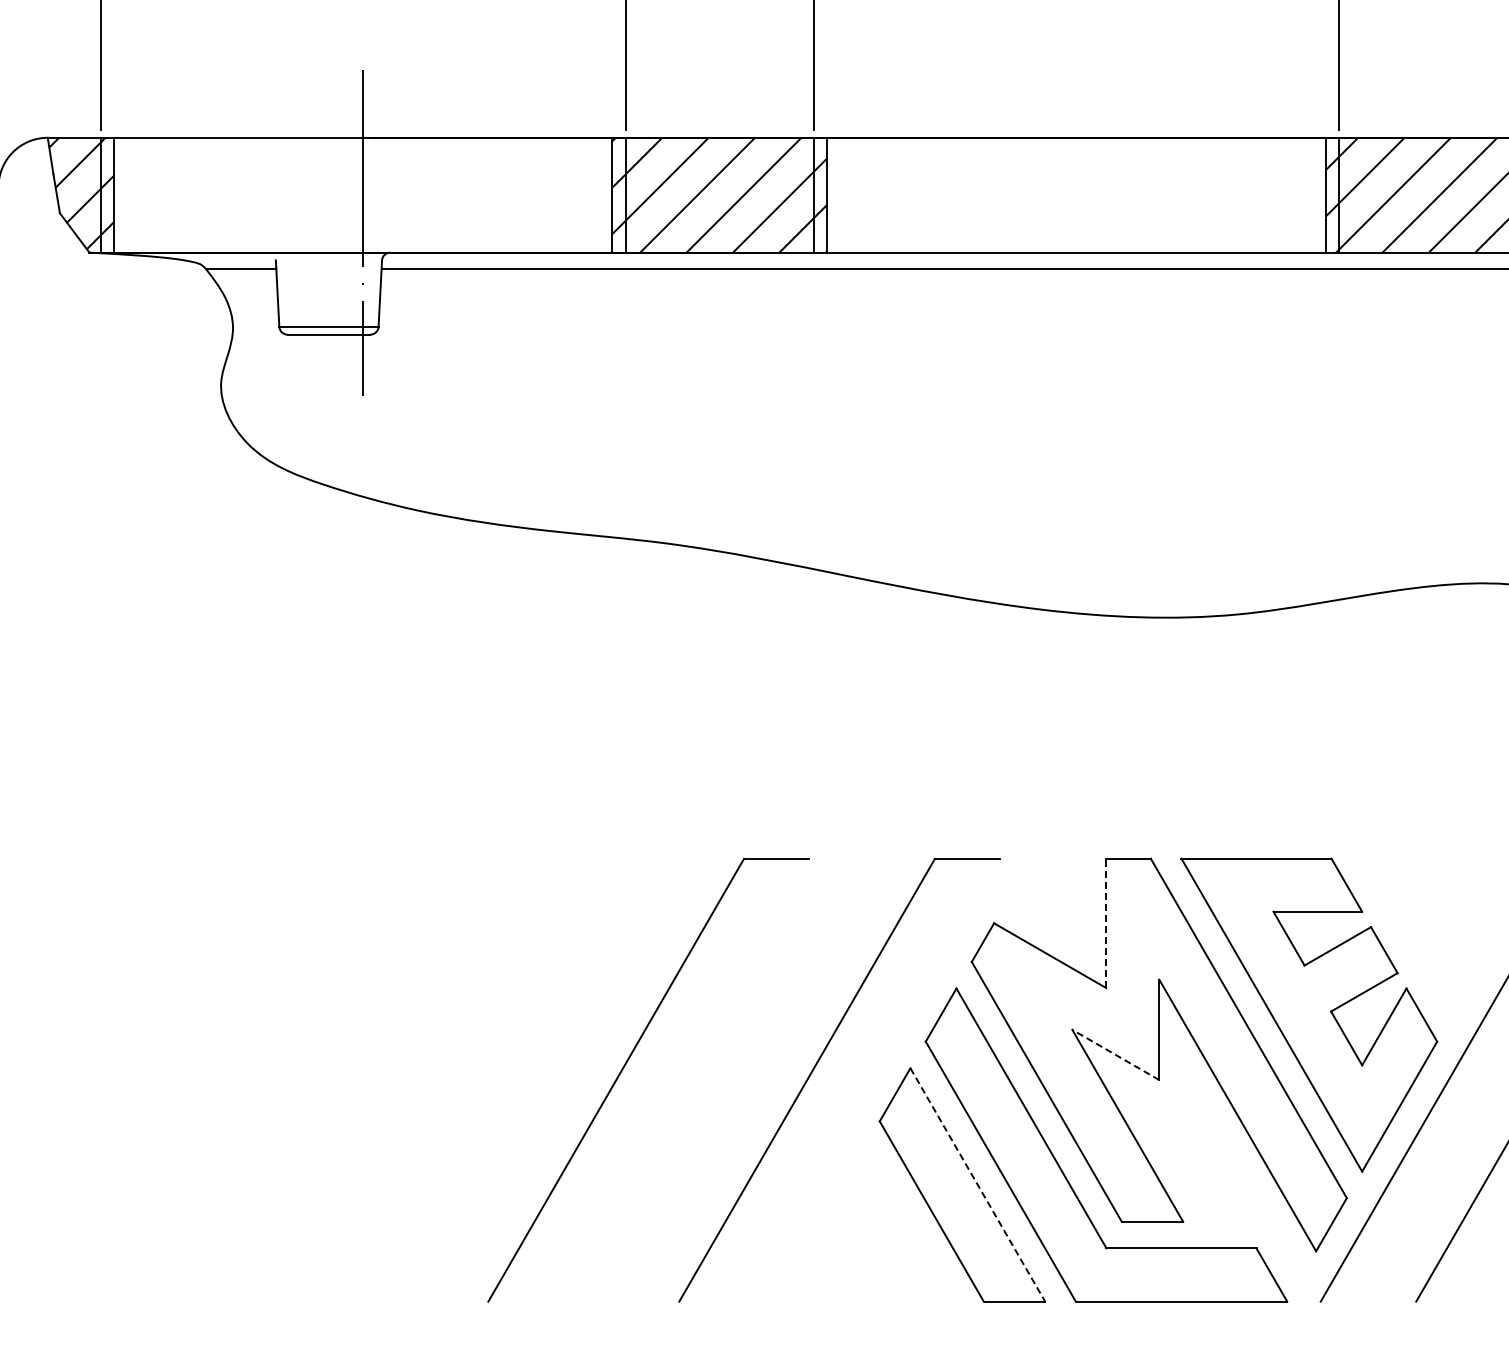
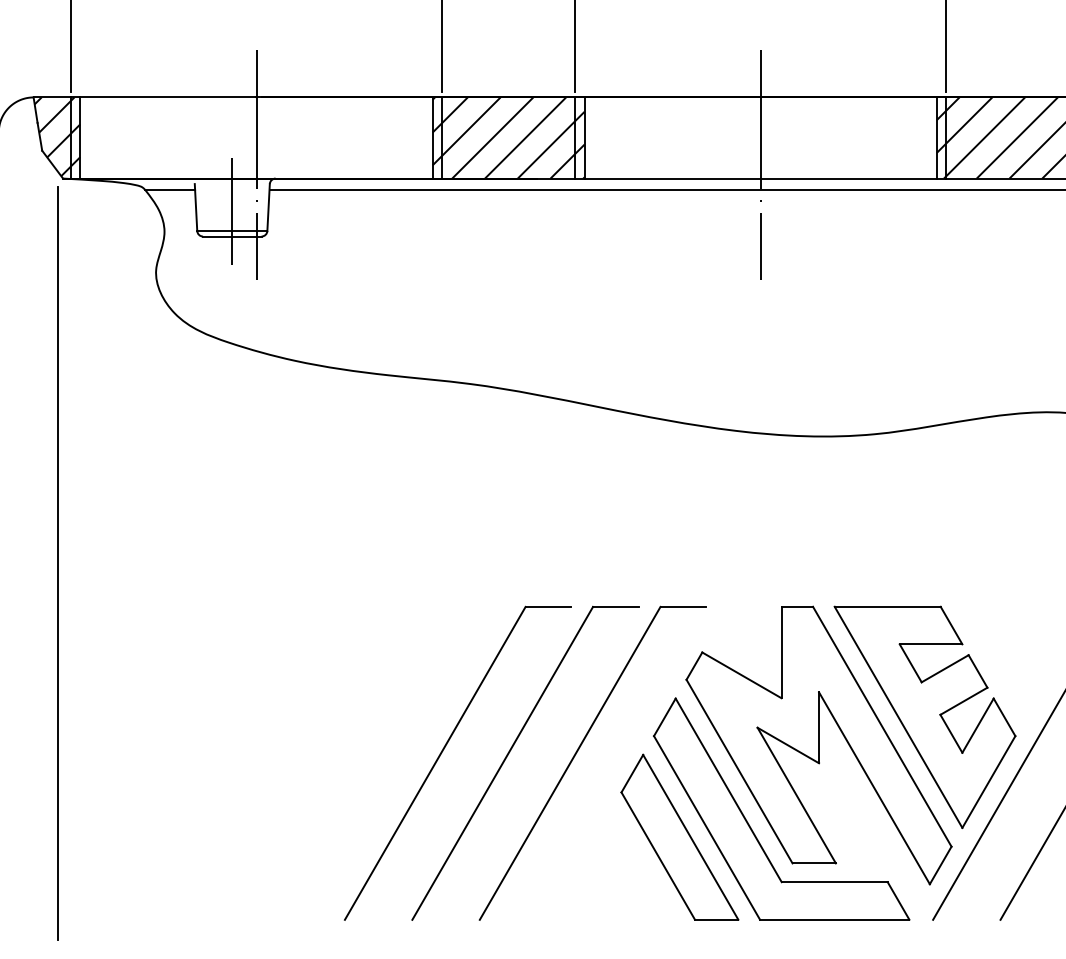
line: (1076, 232) -> (760, 164), added
line: (328, 298) -> (231, 210), added
line: (82, 797) -> (58, 563), added
line: (1106, 923) -> (781, 652), dashed -> solid
line: (1115, 1054) -> (788, 745), dashed -> solid
part: (720, 1067) -> (508, 754), added
line: (977, 1184) -> (690, 837), dashed -> solid

